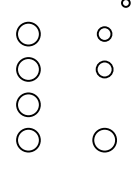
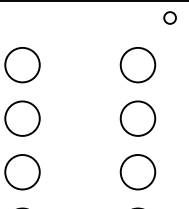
circle: (104, 33) -> (137, 64), size x1.67
circle: (104, 69) -> (137, 118), size x1.43
circle: (104, 104) -> (137, 171), added

